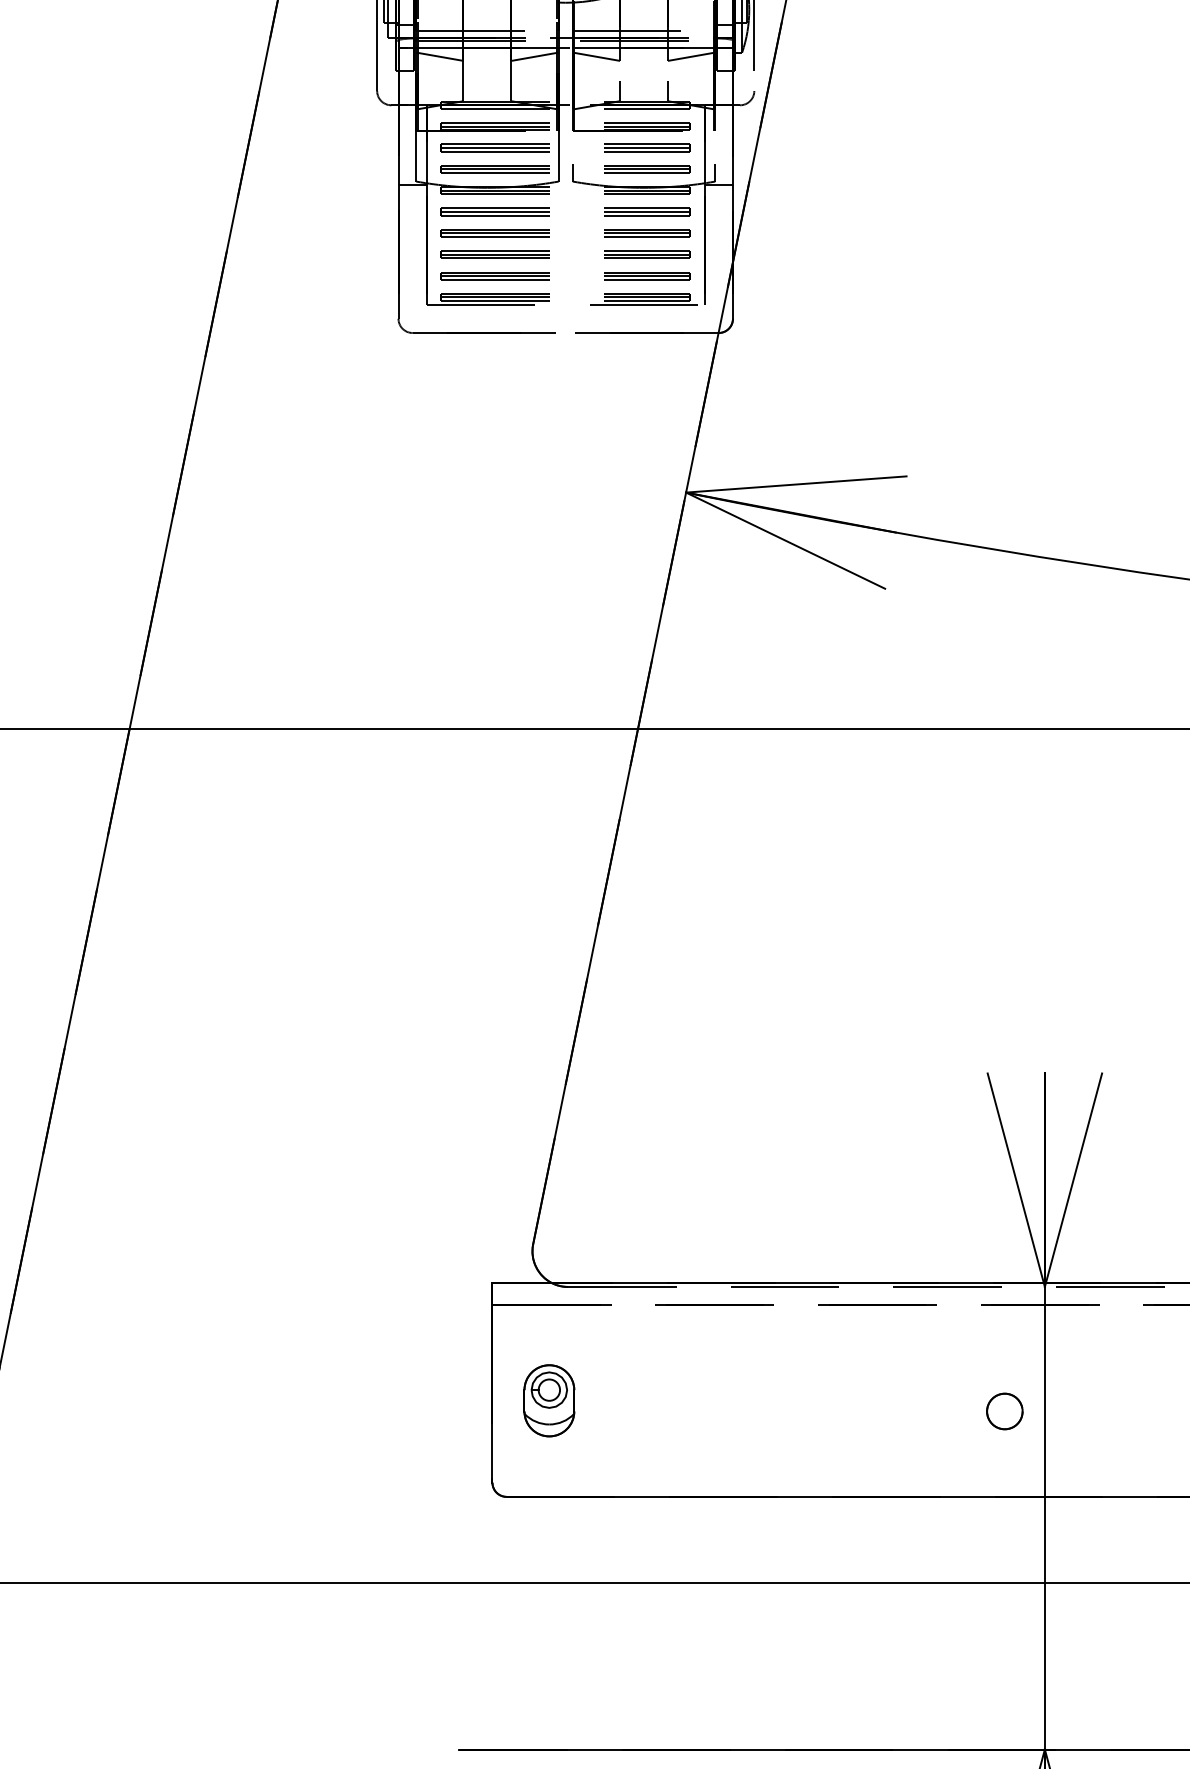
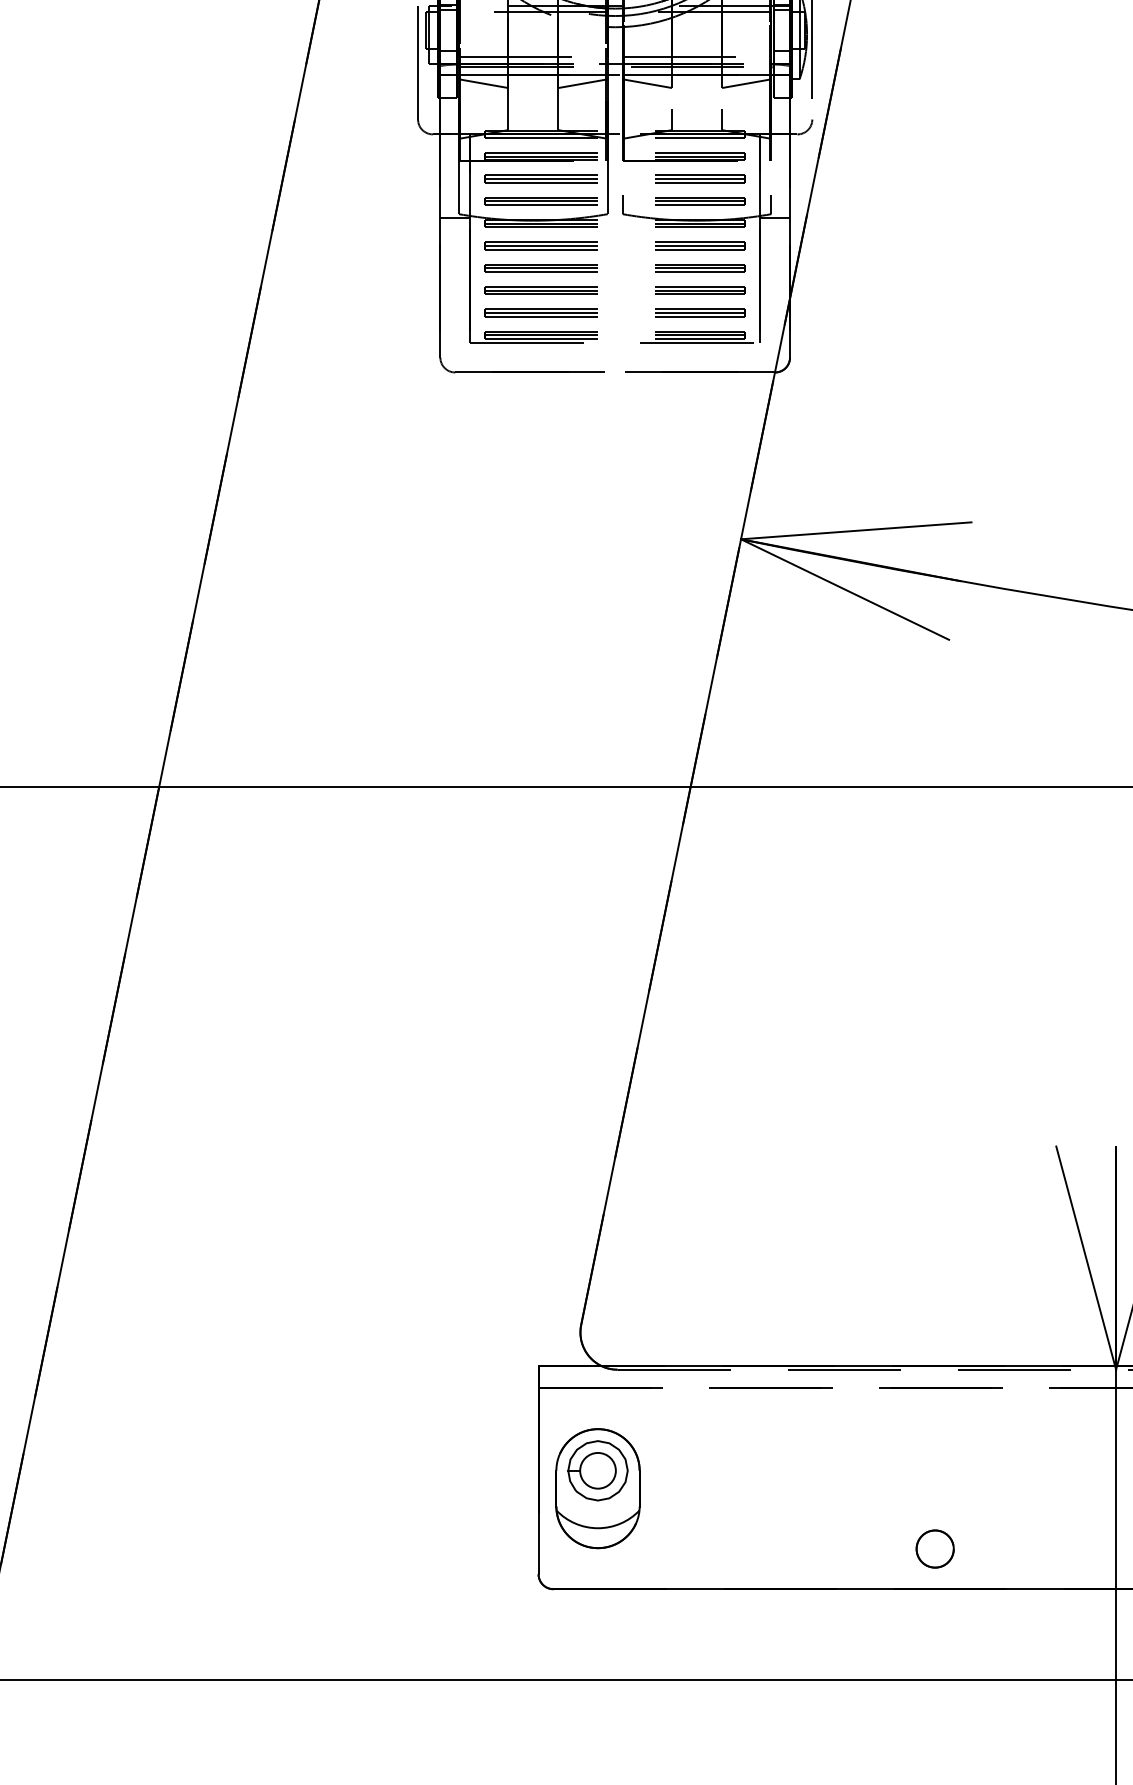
part: (549, 1400) -> (598, 1488), size x1.6
part: (1004, 1411) -> (934, 1549), moved

